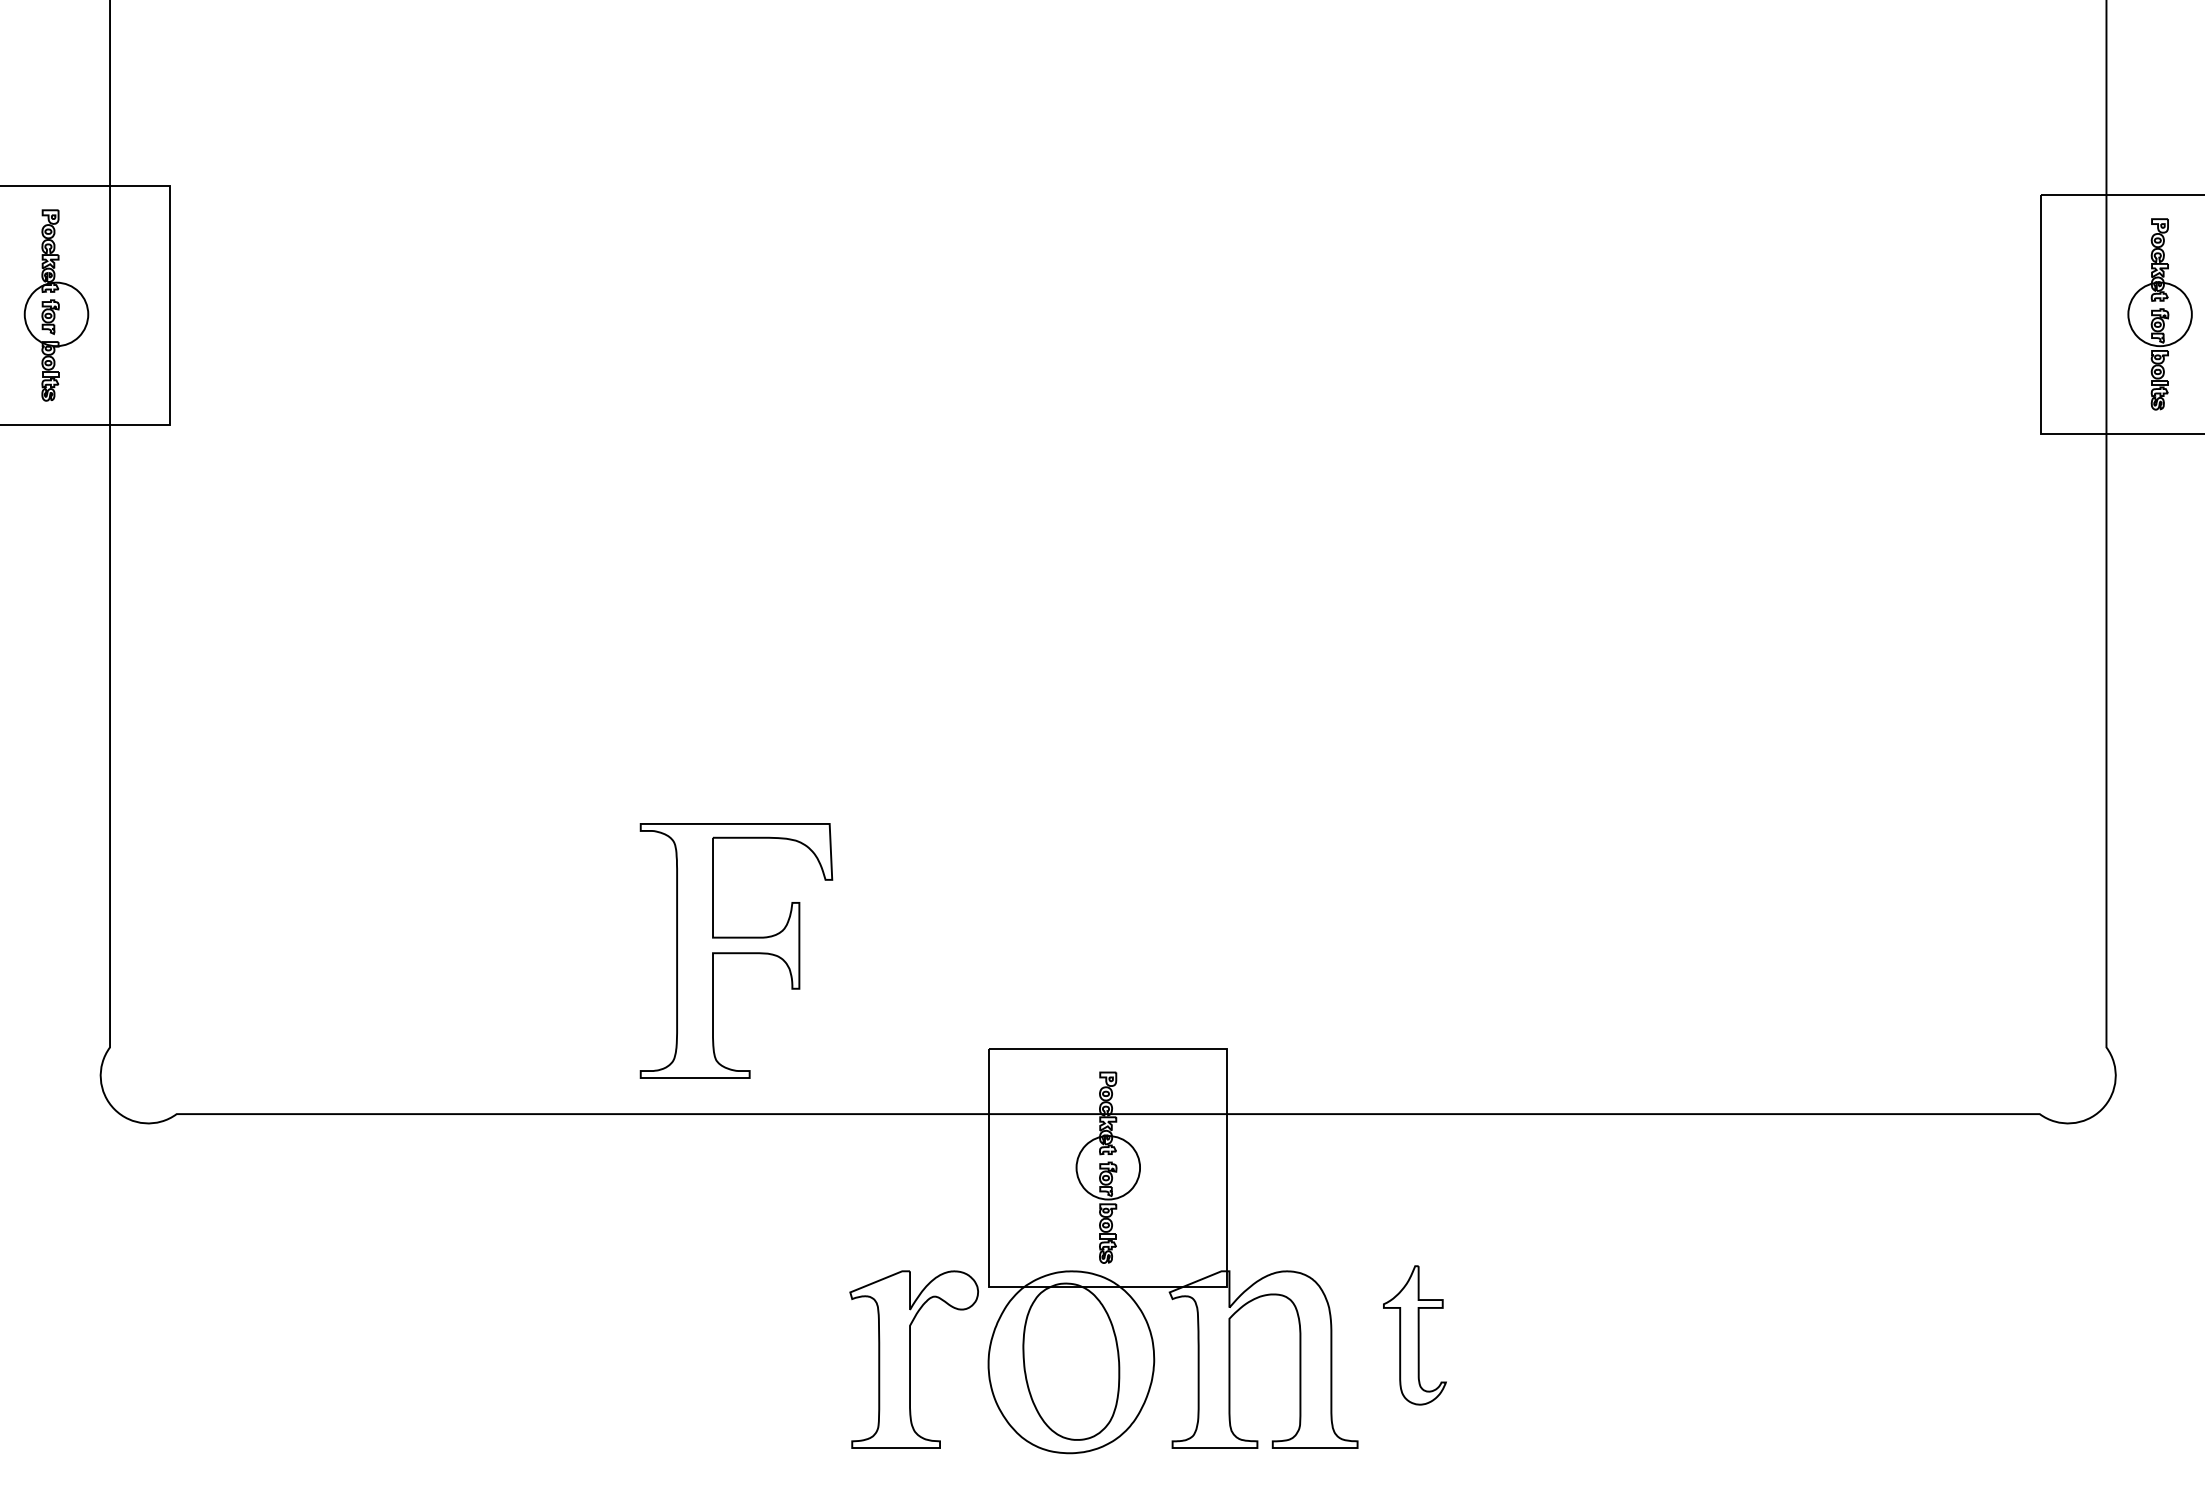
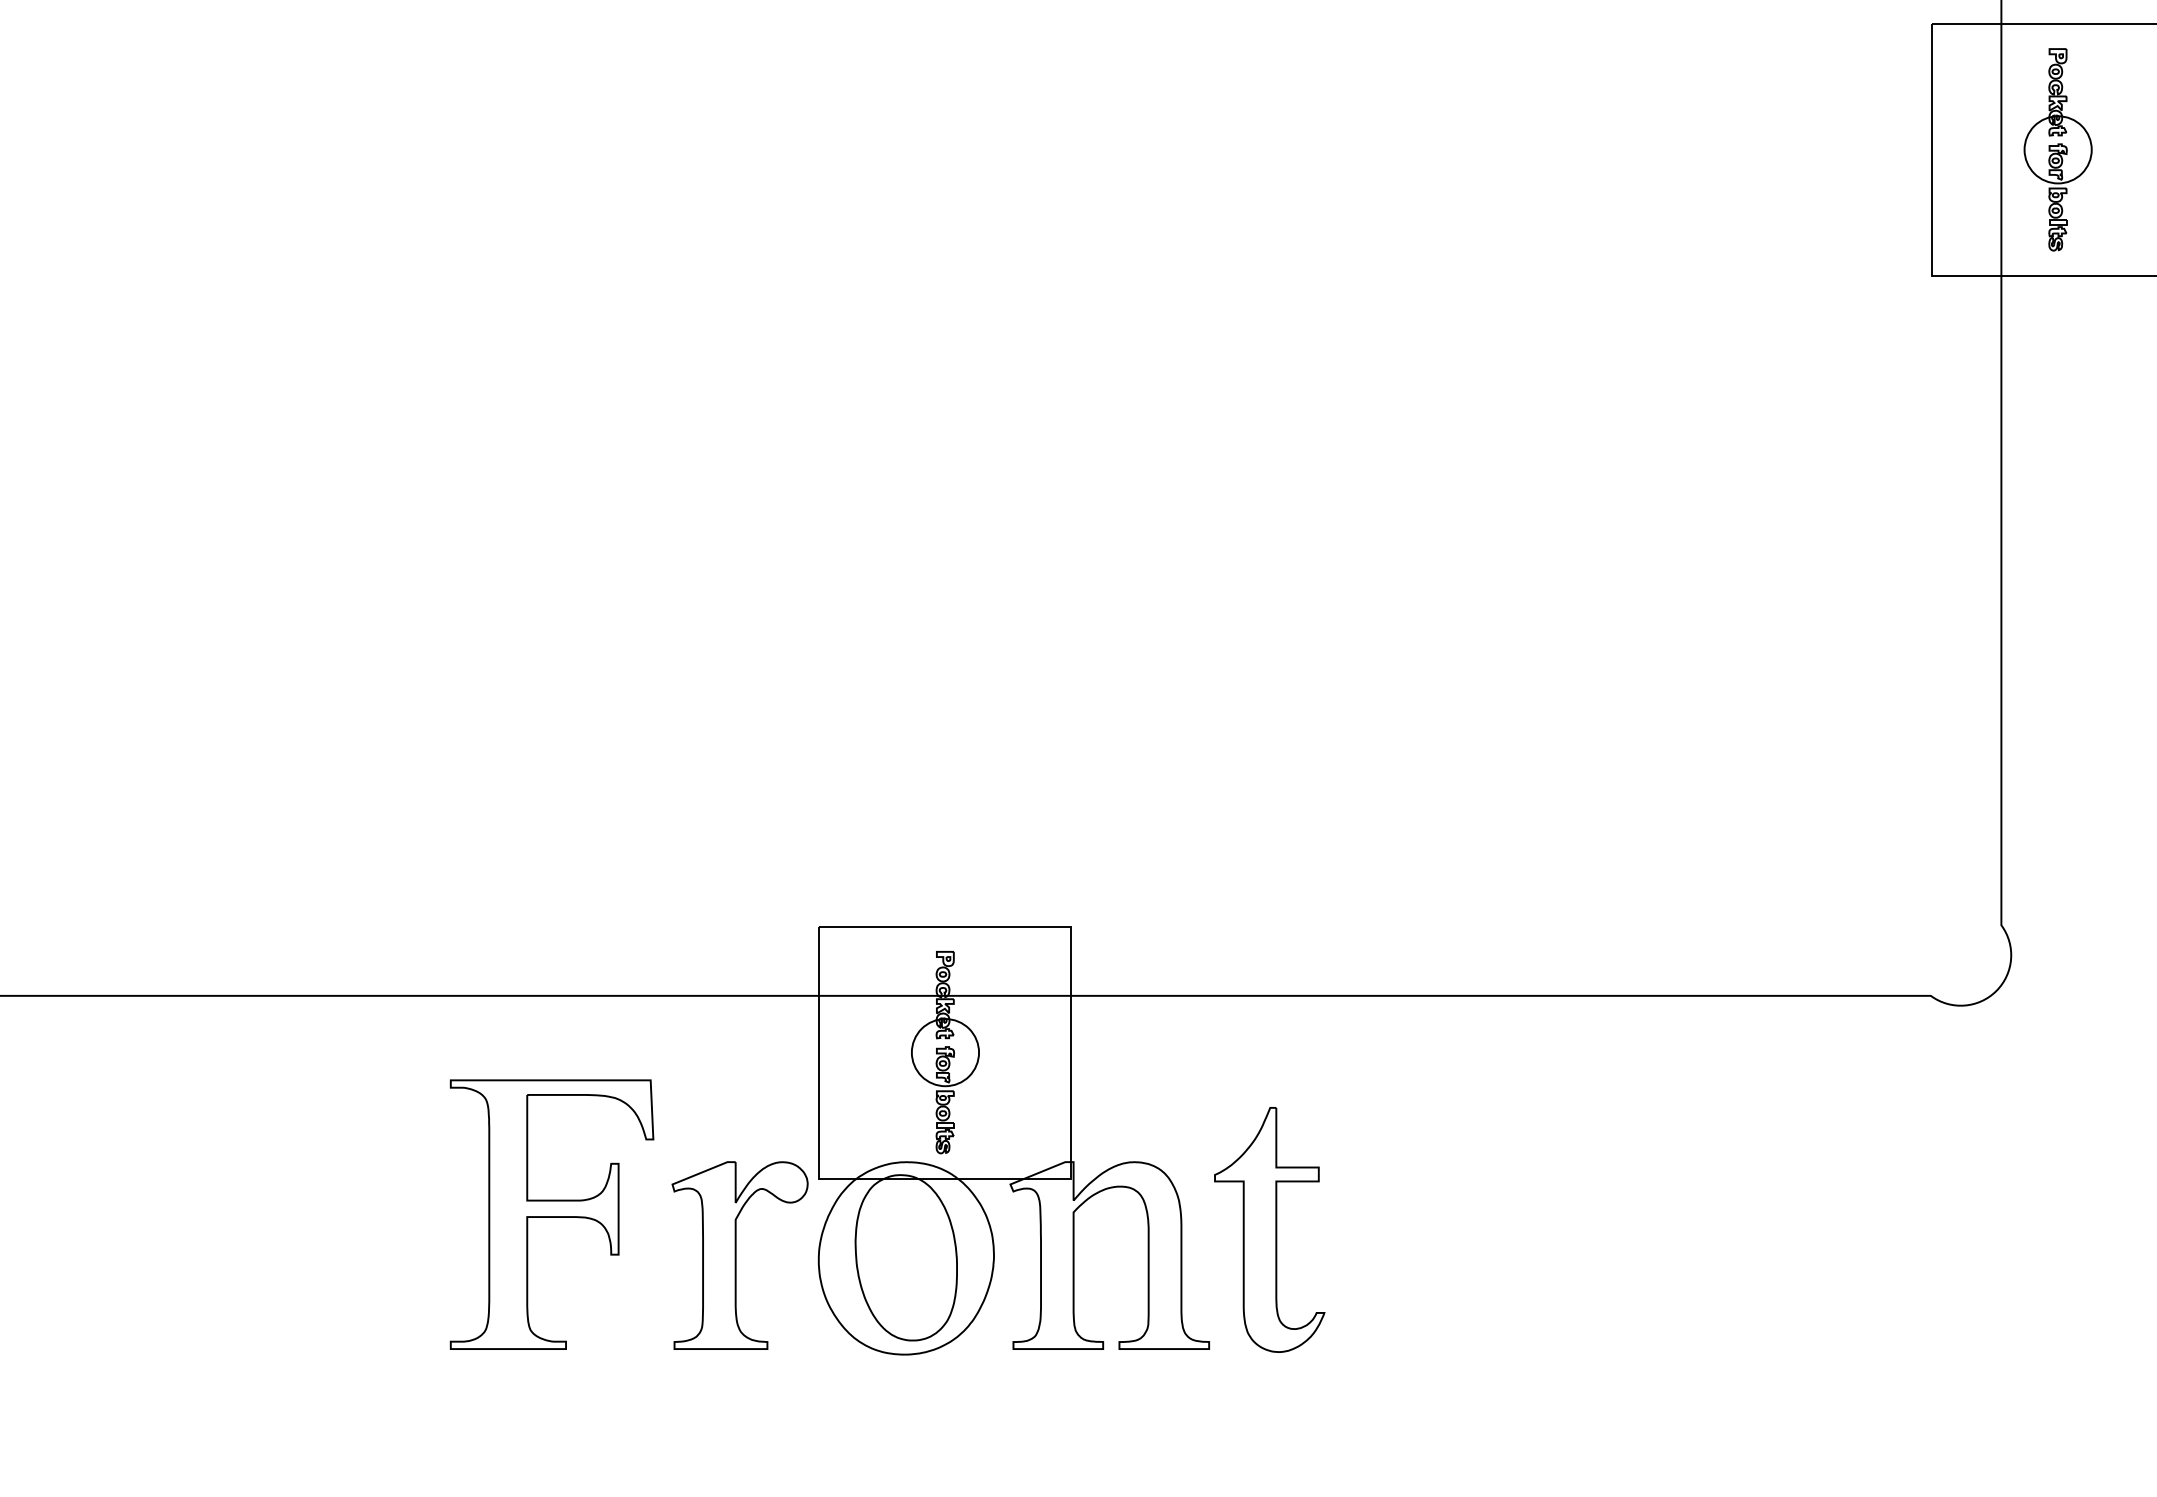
part: (736, 950) -> (552, 1214), moved
part: (1414, 1335) -> (1269, 1230), size x1.67

